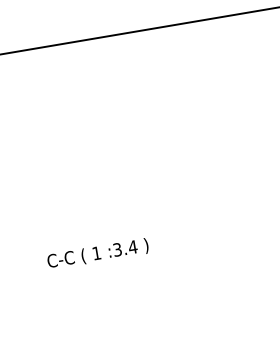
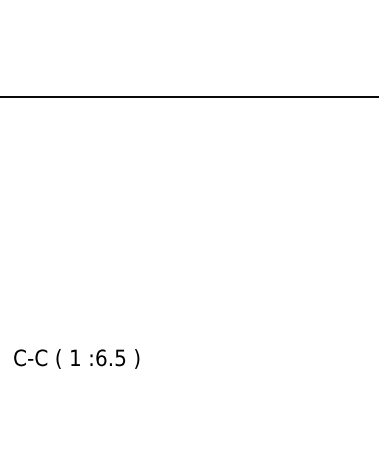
text: (124, 248) -> (110, 357), :3.4 -> :6.5

